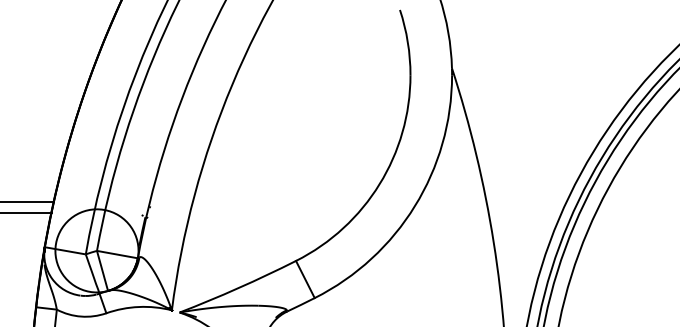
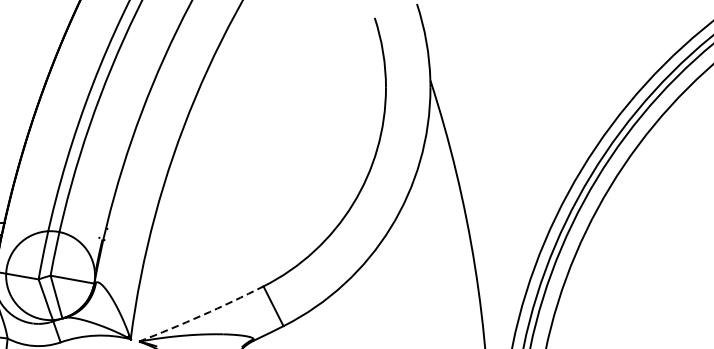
arc: (238, 288) -> (201, 315), solid -> dashed

